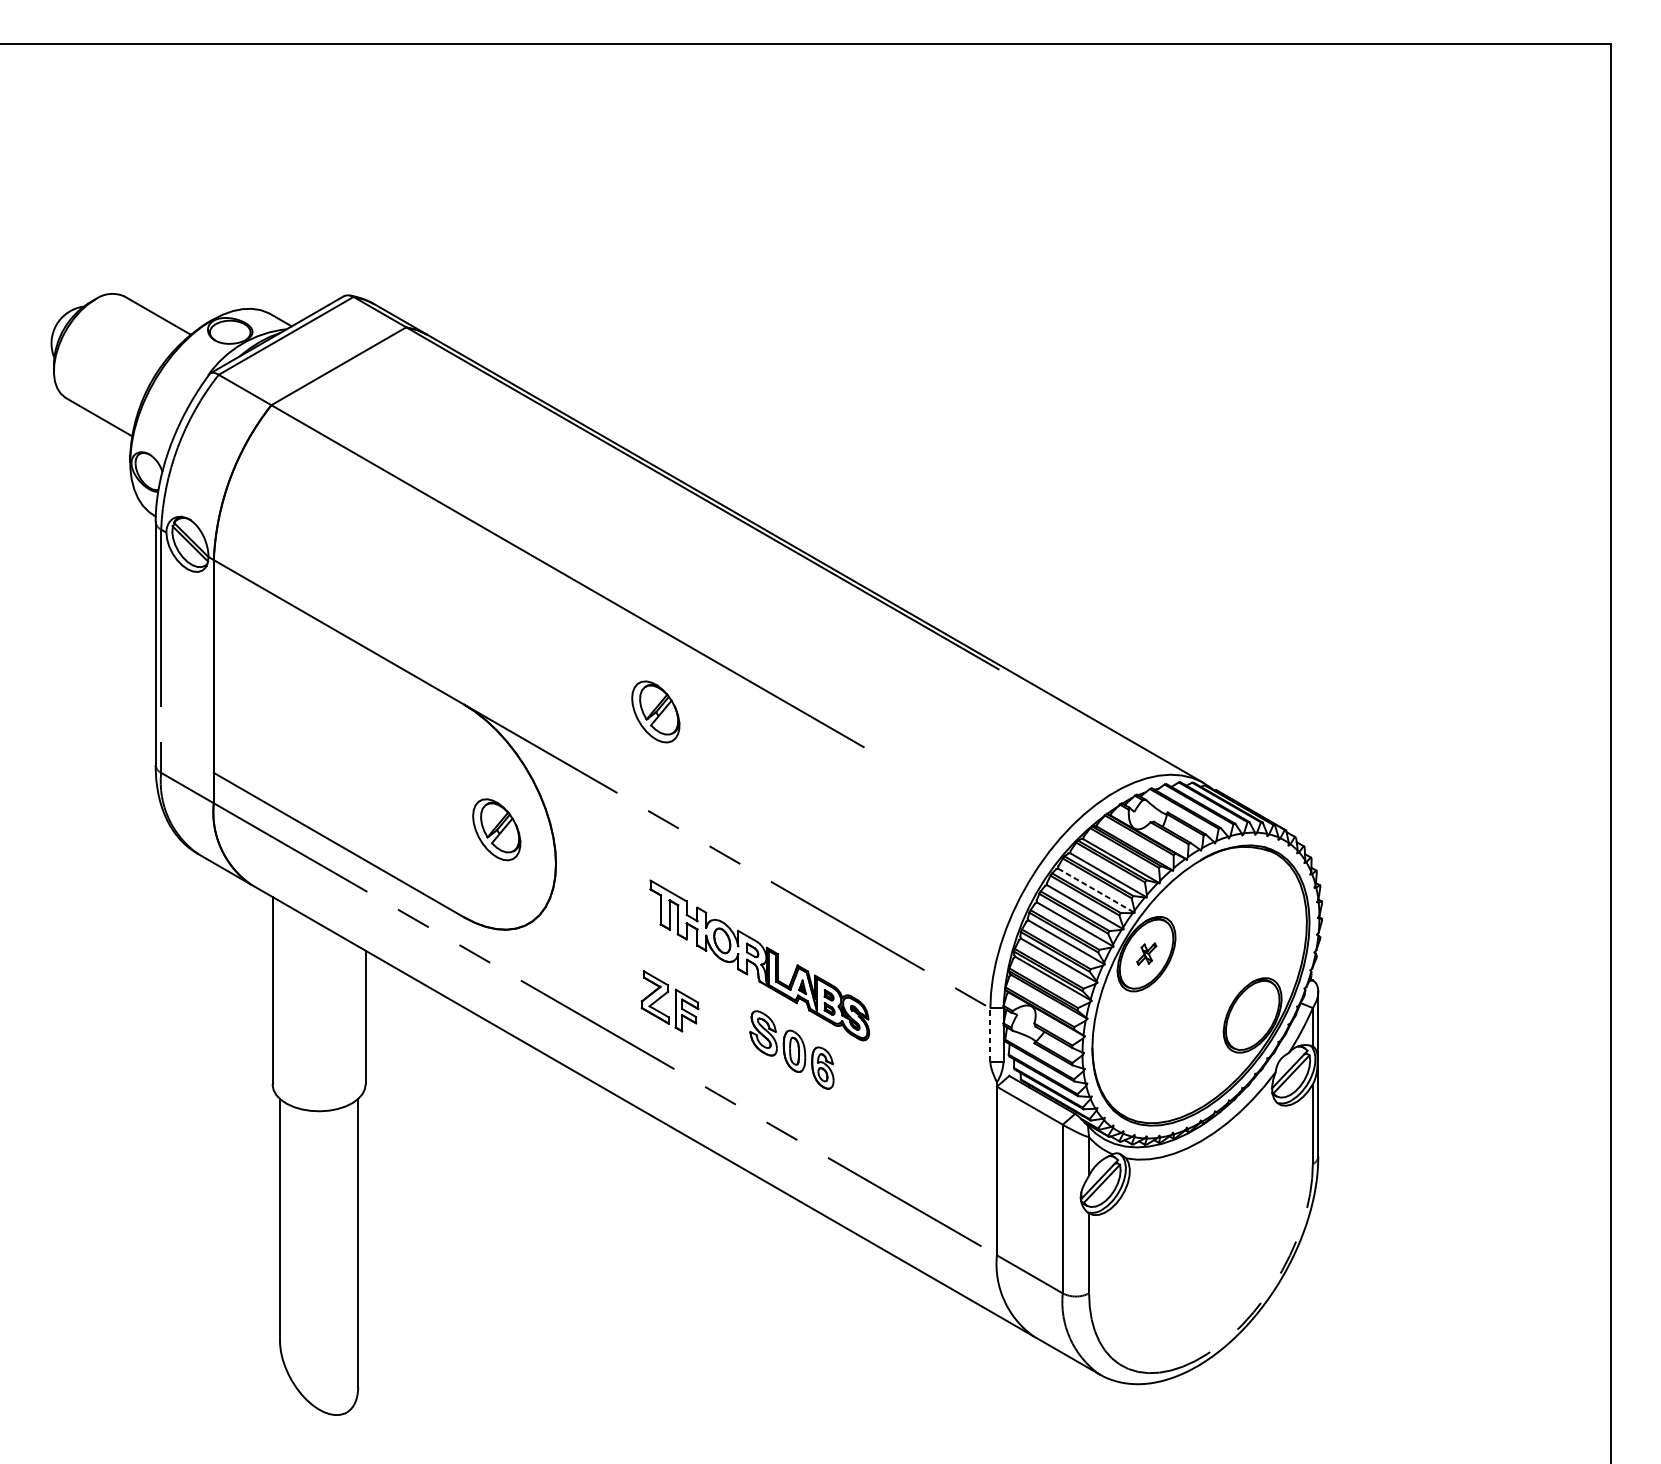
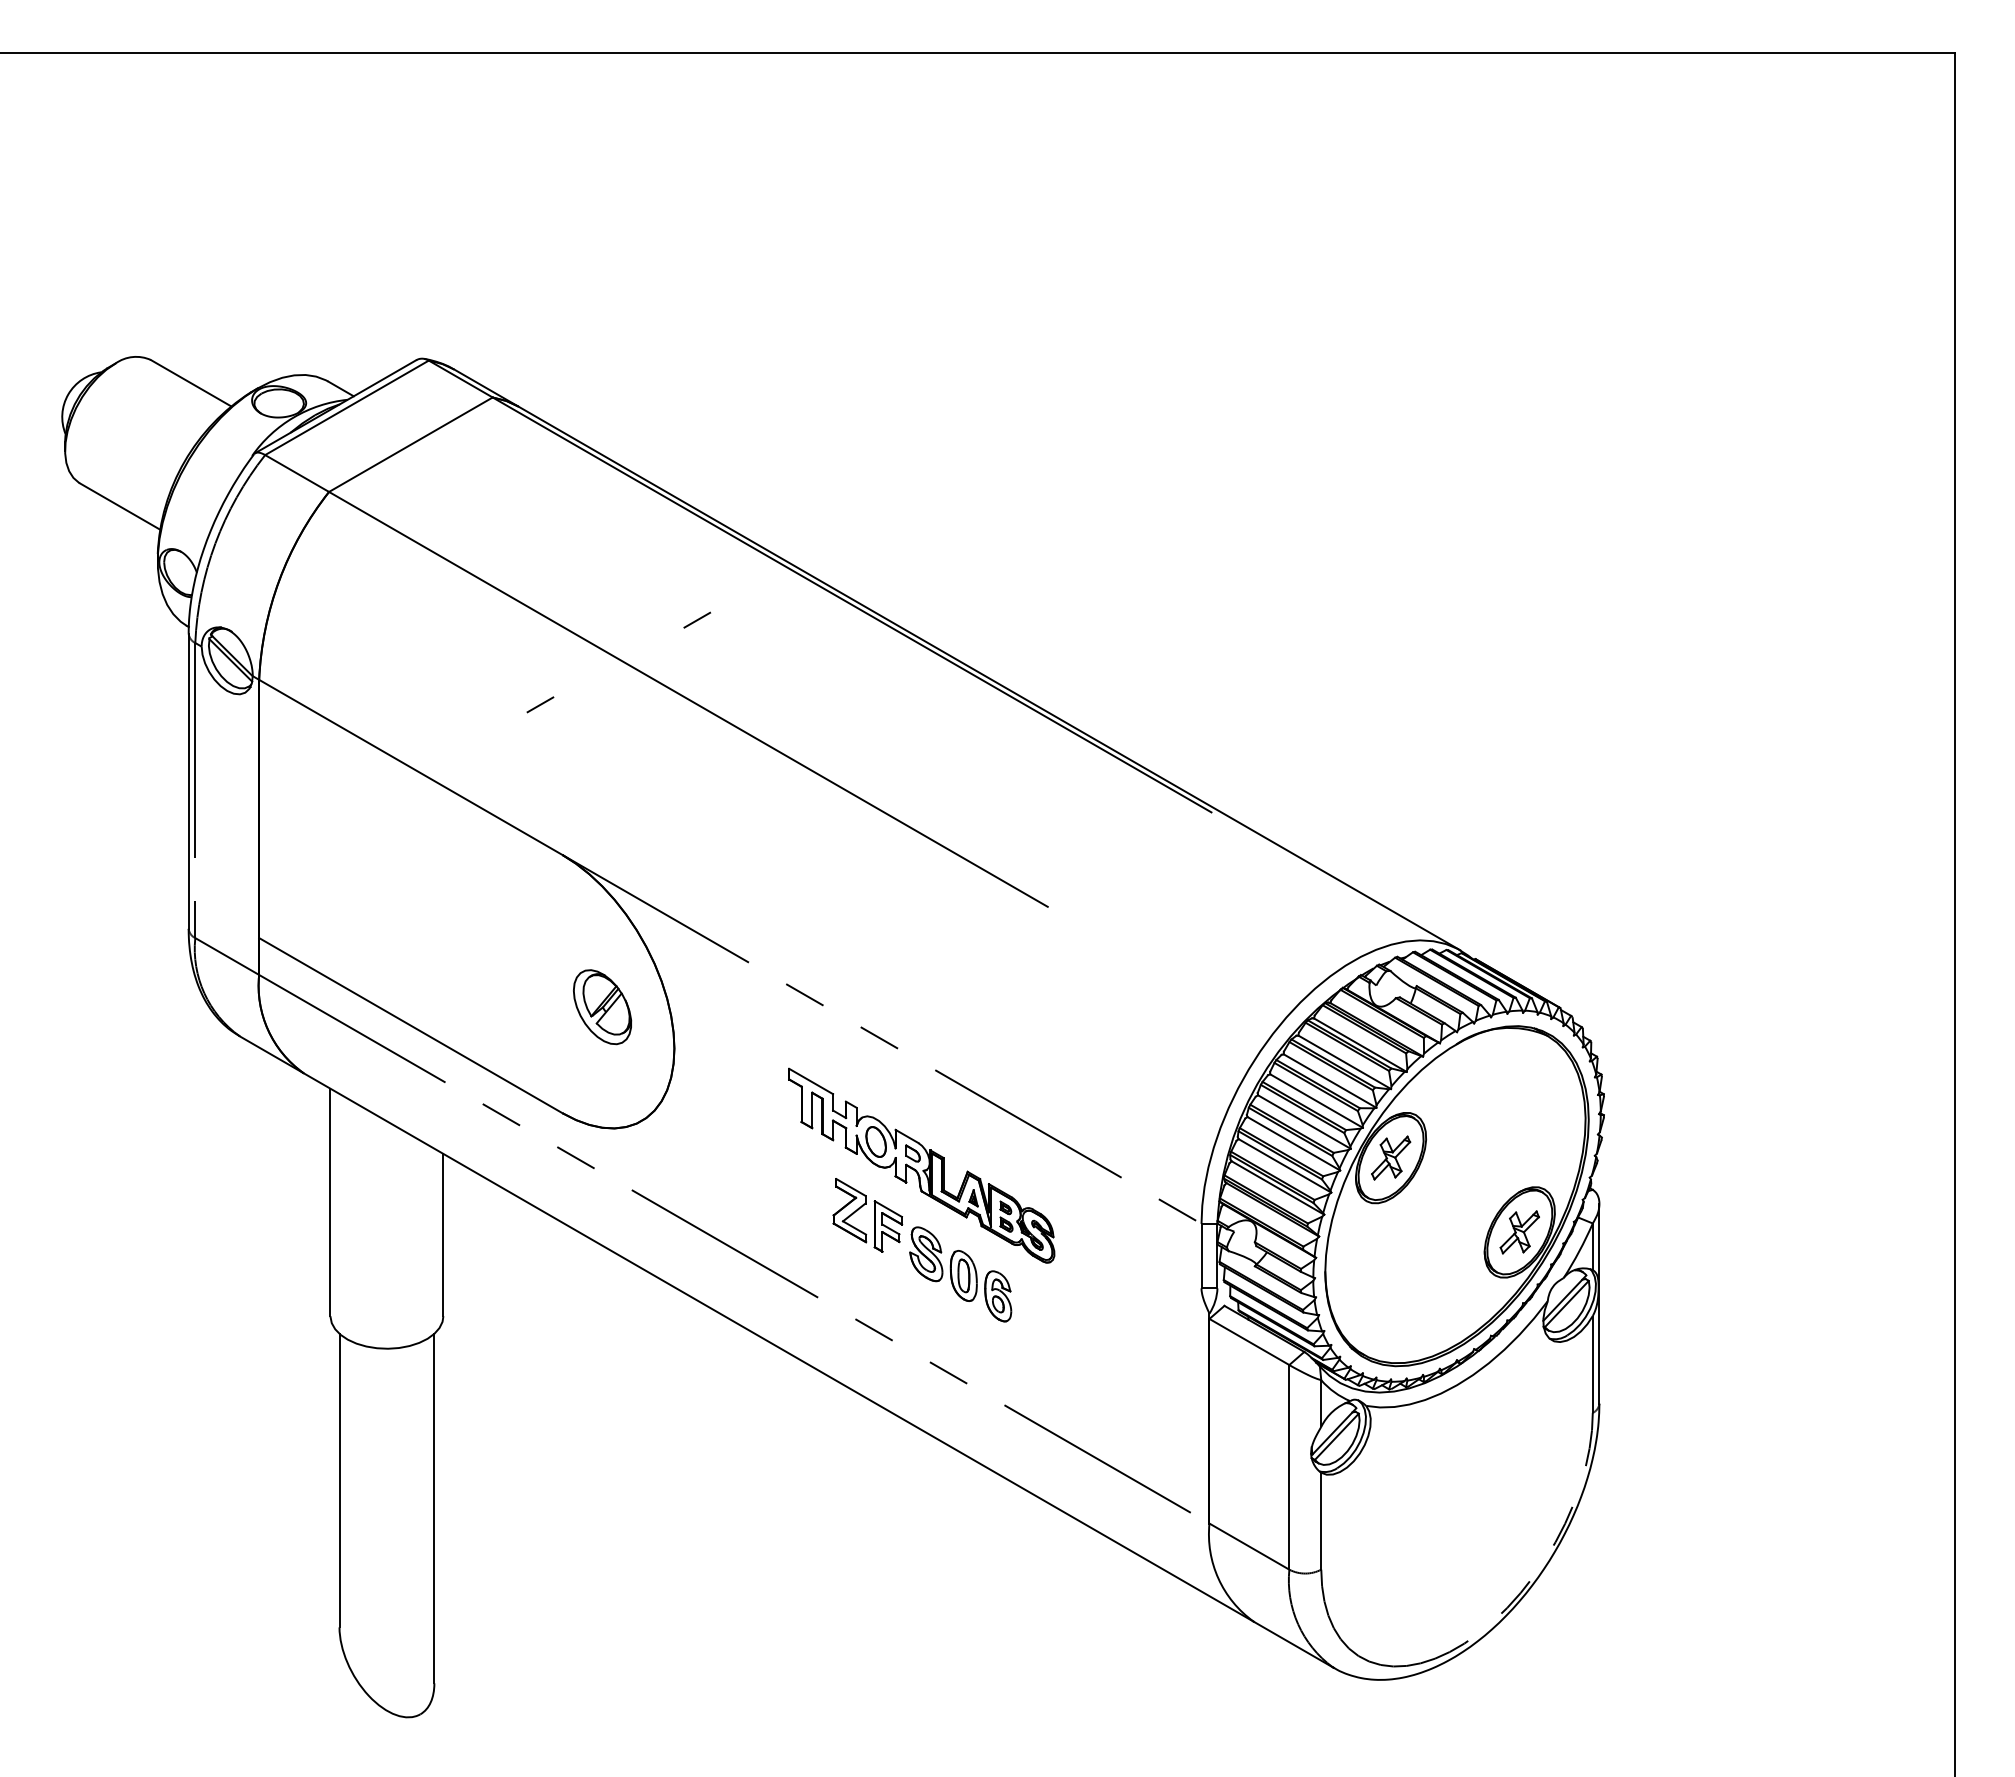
line: (575, 510) -> (697, 619), added
line: (445, 580) -> (540, 704), added
part: (655, 712) -> (795, 864), removed
line: (1096, 891) -> (1330, 1081), dashed -> solid
part: (1146, 953) -> (1391, 1157), size x1.67
part: (675, 1001) -> (874, 1215), moved
part: (1252, 1015) -> (1519, 1232), added
line: (990, 1034) -> (1201, 1255), dashed -> solid

